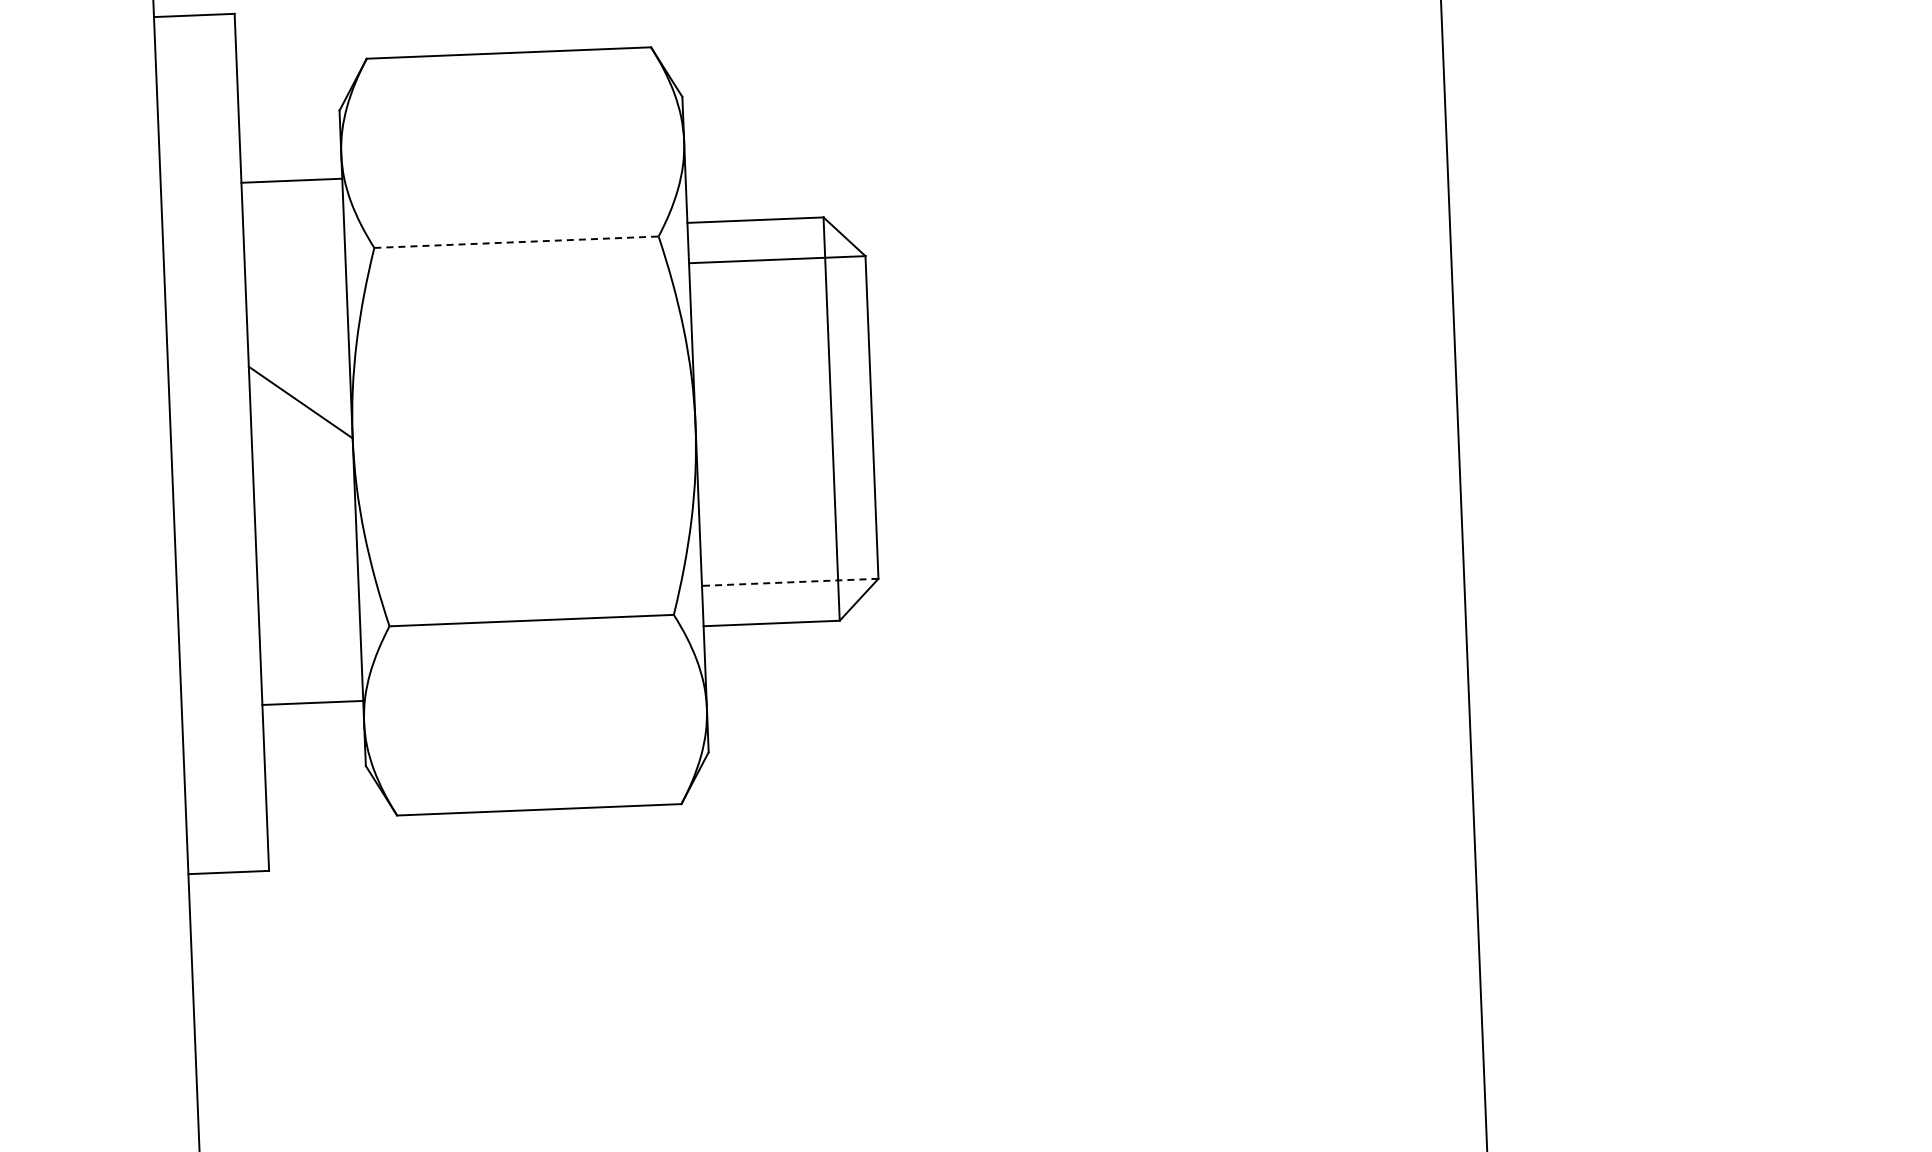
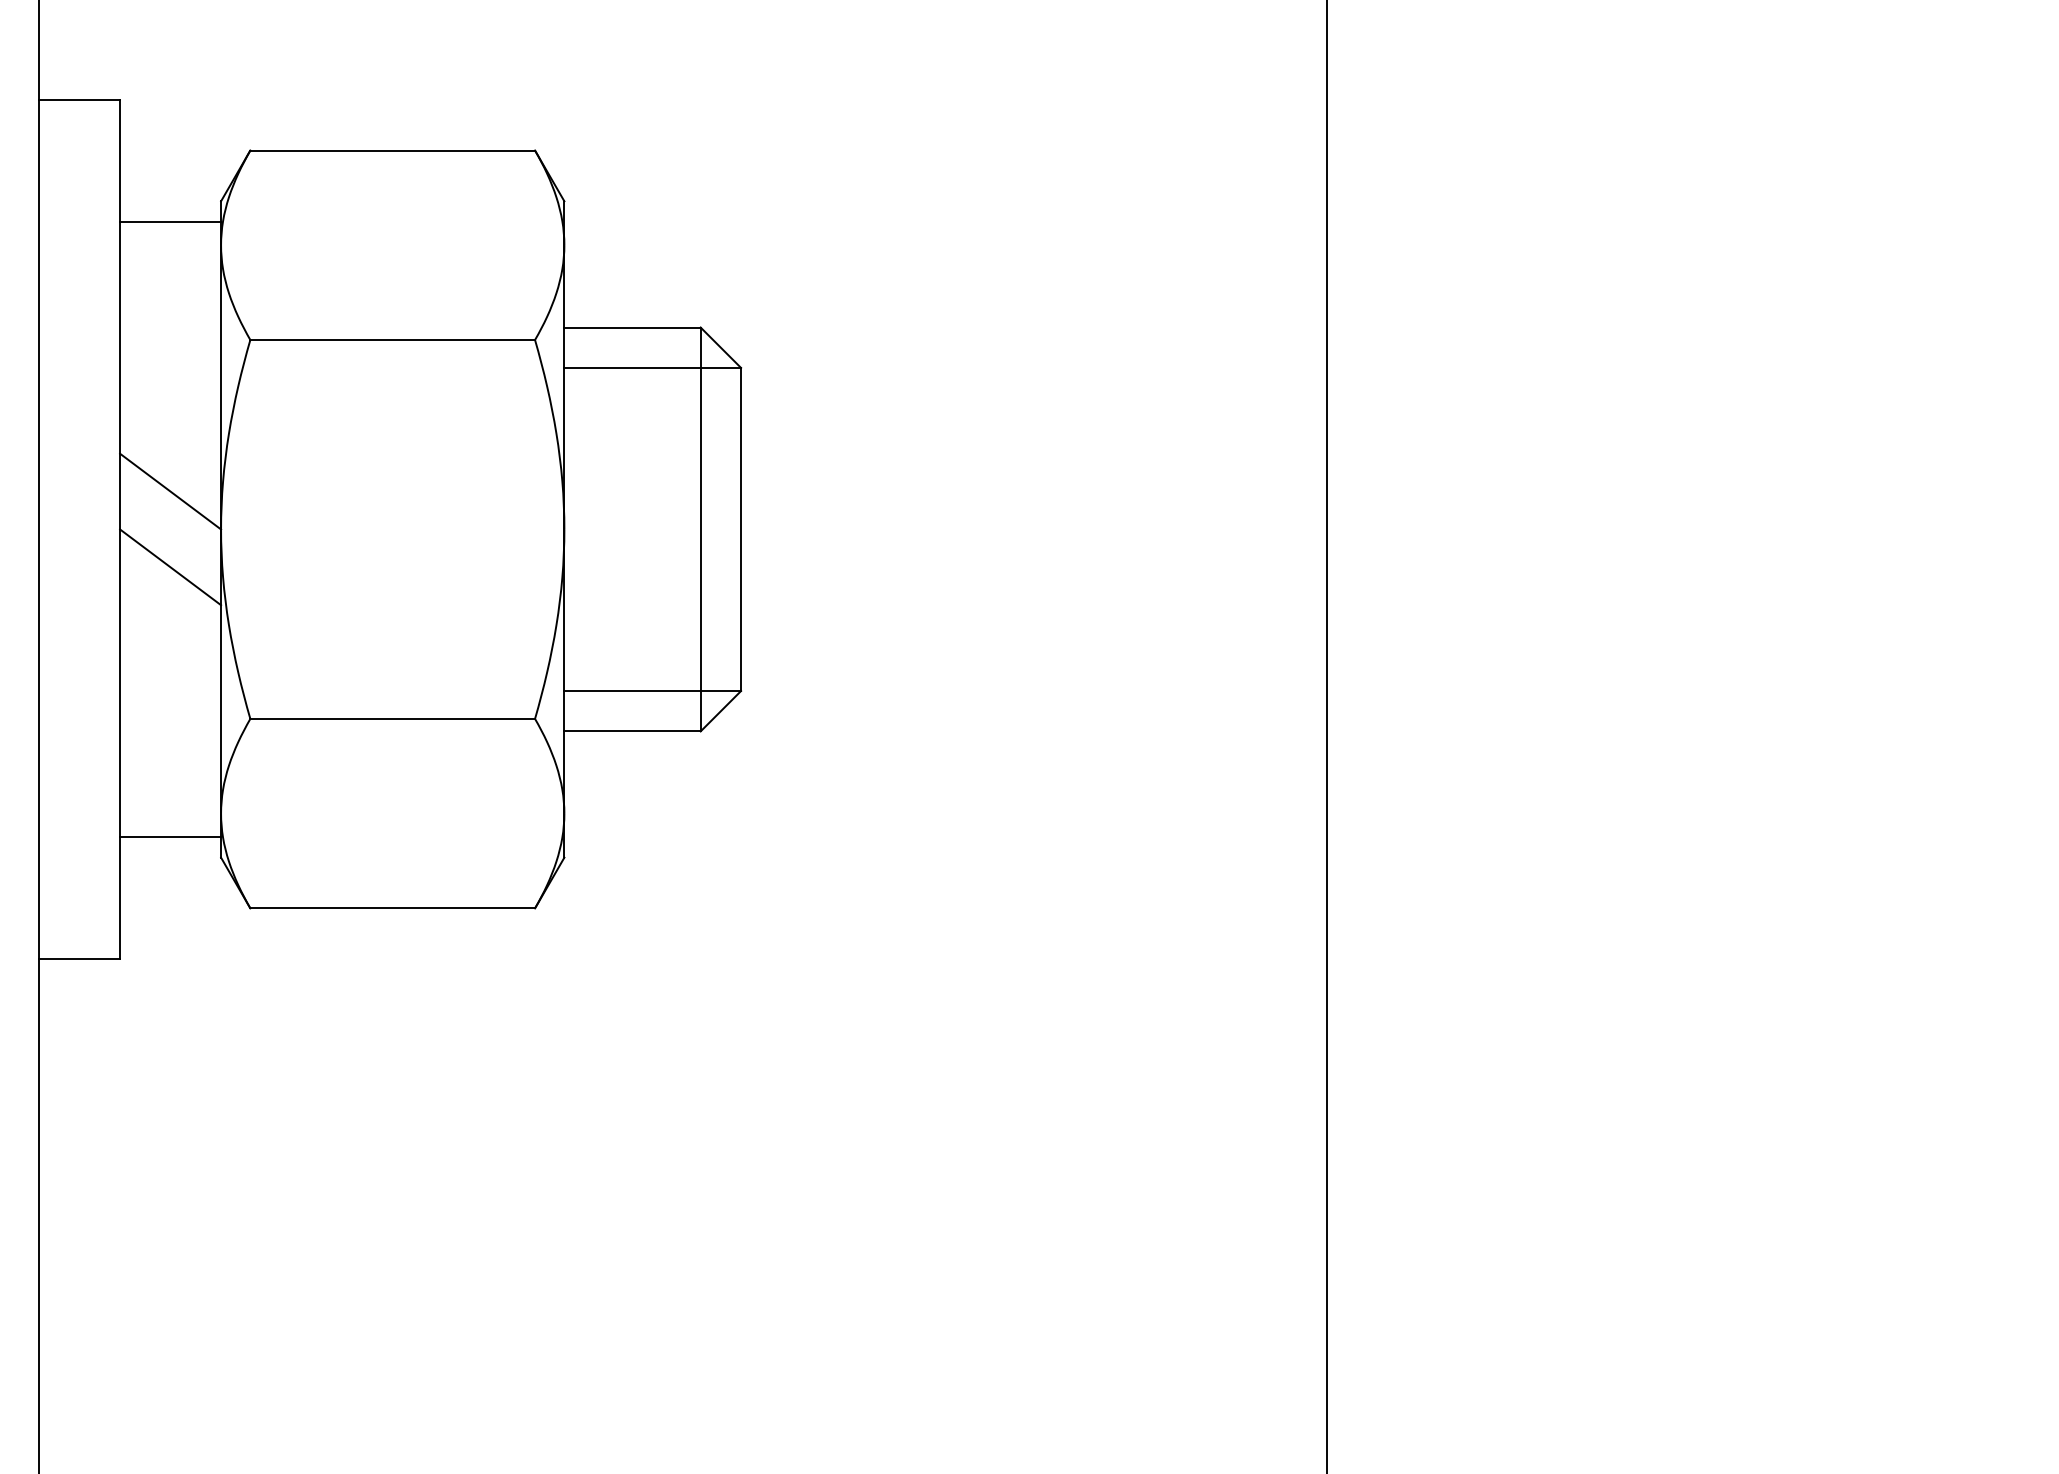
line: (291, 180) -> (170, 221), moved
line: (517, 242) -> (393, 340), dashed -> solid
line: (303, 478) -> (170, 567), added
line: (790, 582) -> (652, 691), dashed -> solid
line: (312, 703) -> (170, 837), moved

